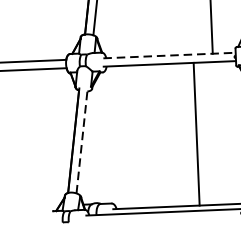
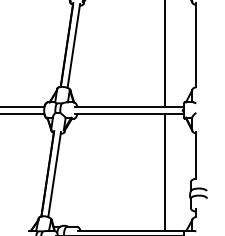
line: (169, 55) -> (129, 107), dashed -> solid
line: (196, 134) -> (164, 172), moved
line: (81, 141) -> (54, 174), dashed -> solid

